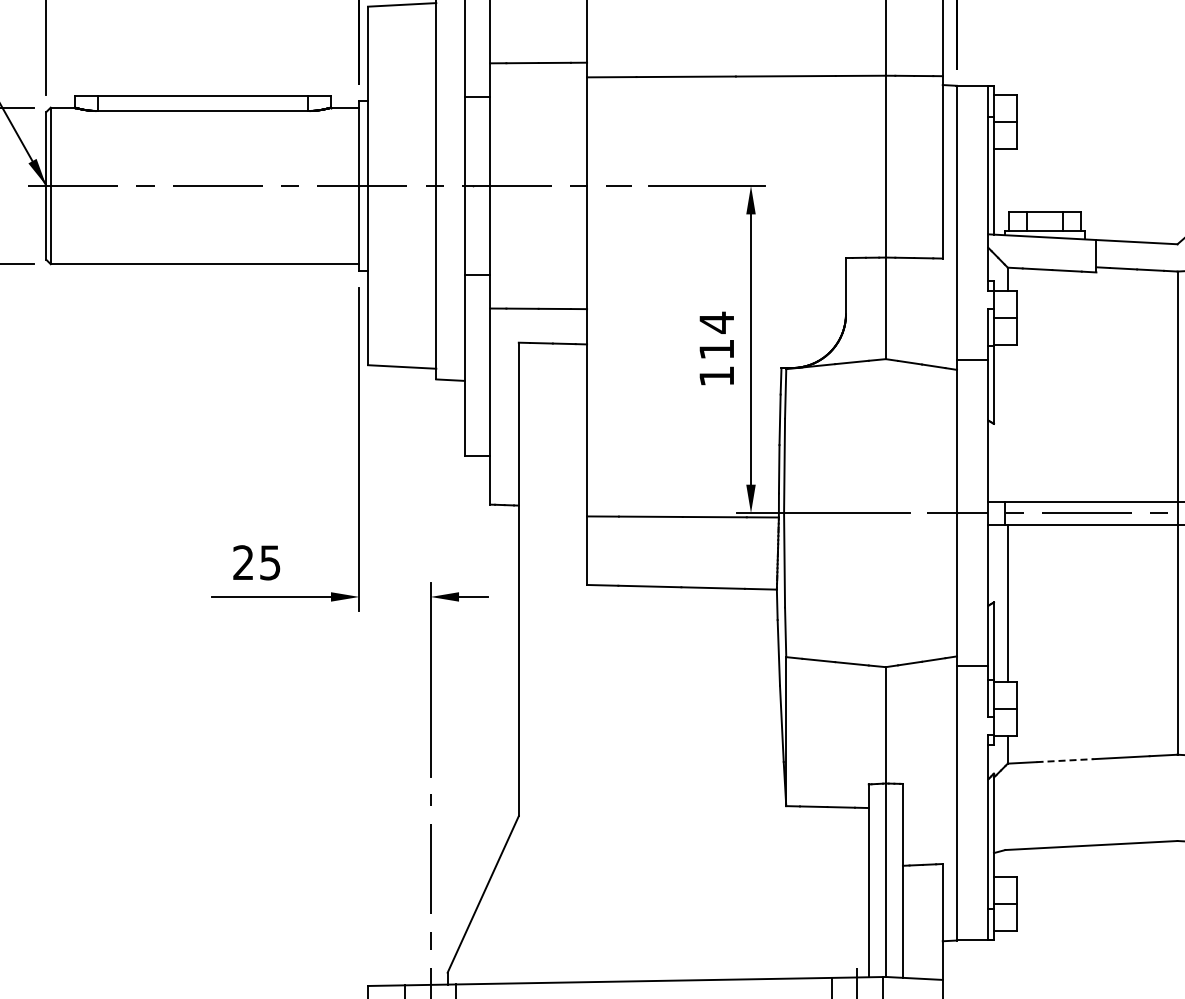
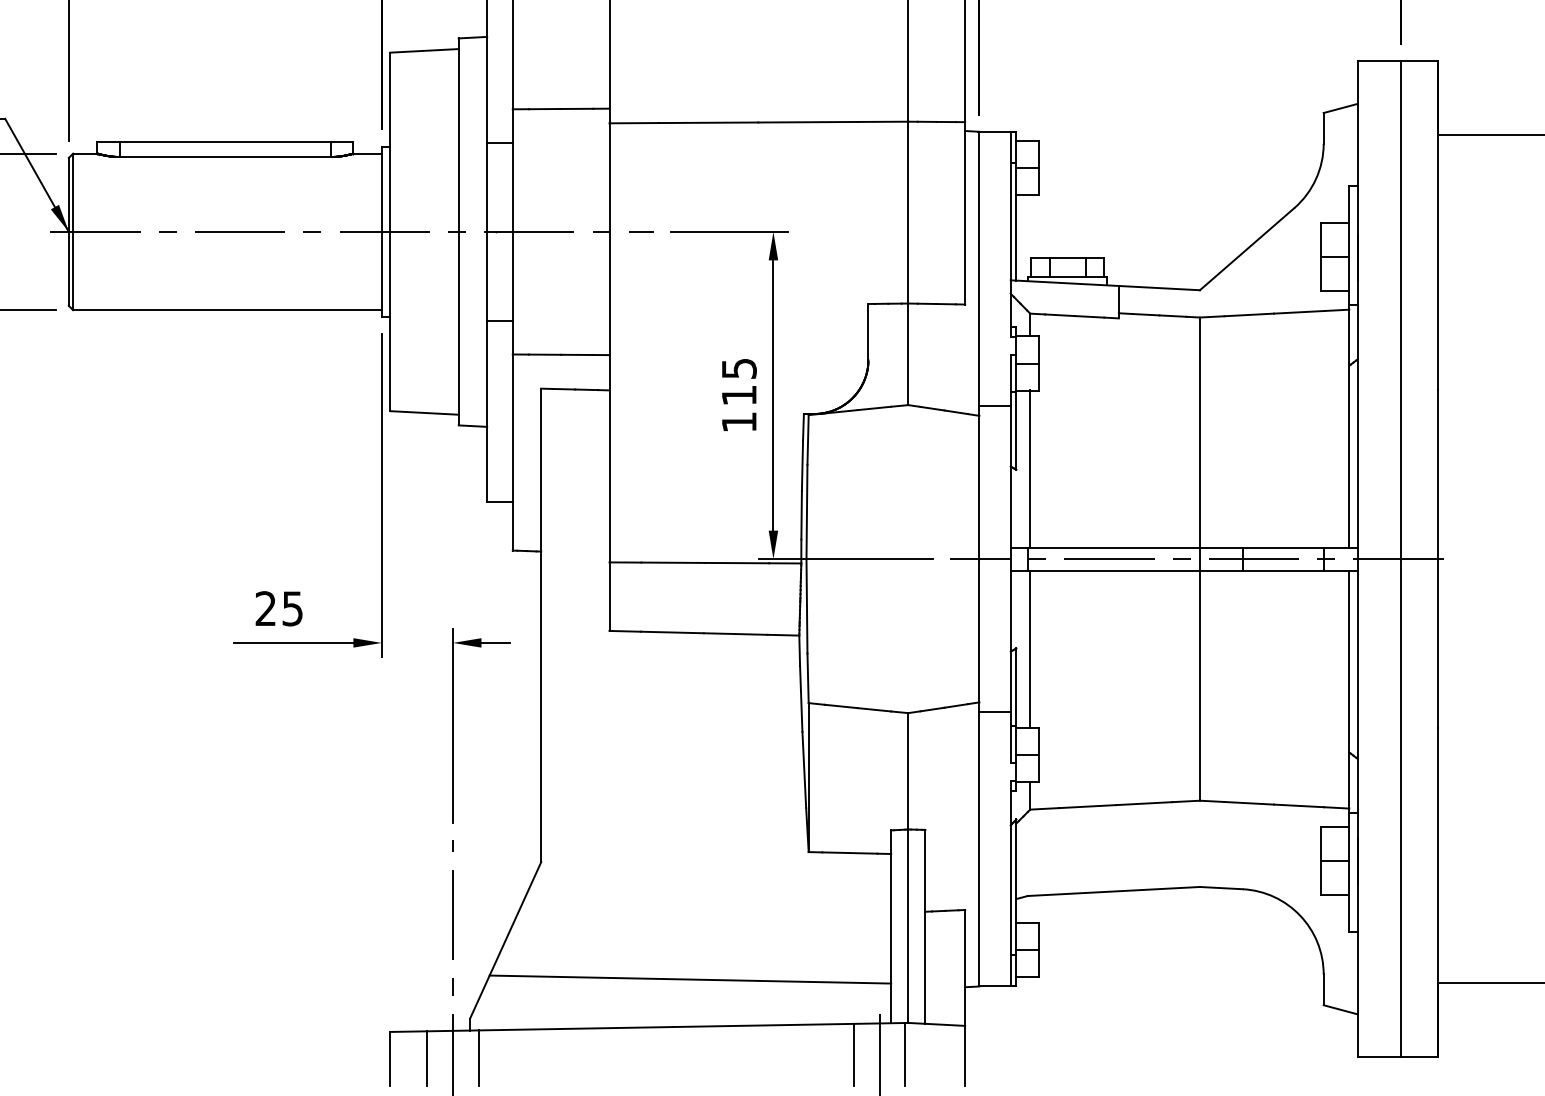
text: (717, 322) -> (739, 368), 114 -> 115
line: (1008, 422) -> (1030, 468), added
line: (1065, 760) -> (1087, 806), dashed -> solid
line: (668, 933) -> (690, 979), added

